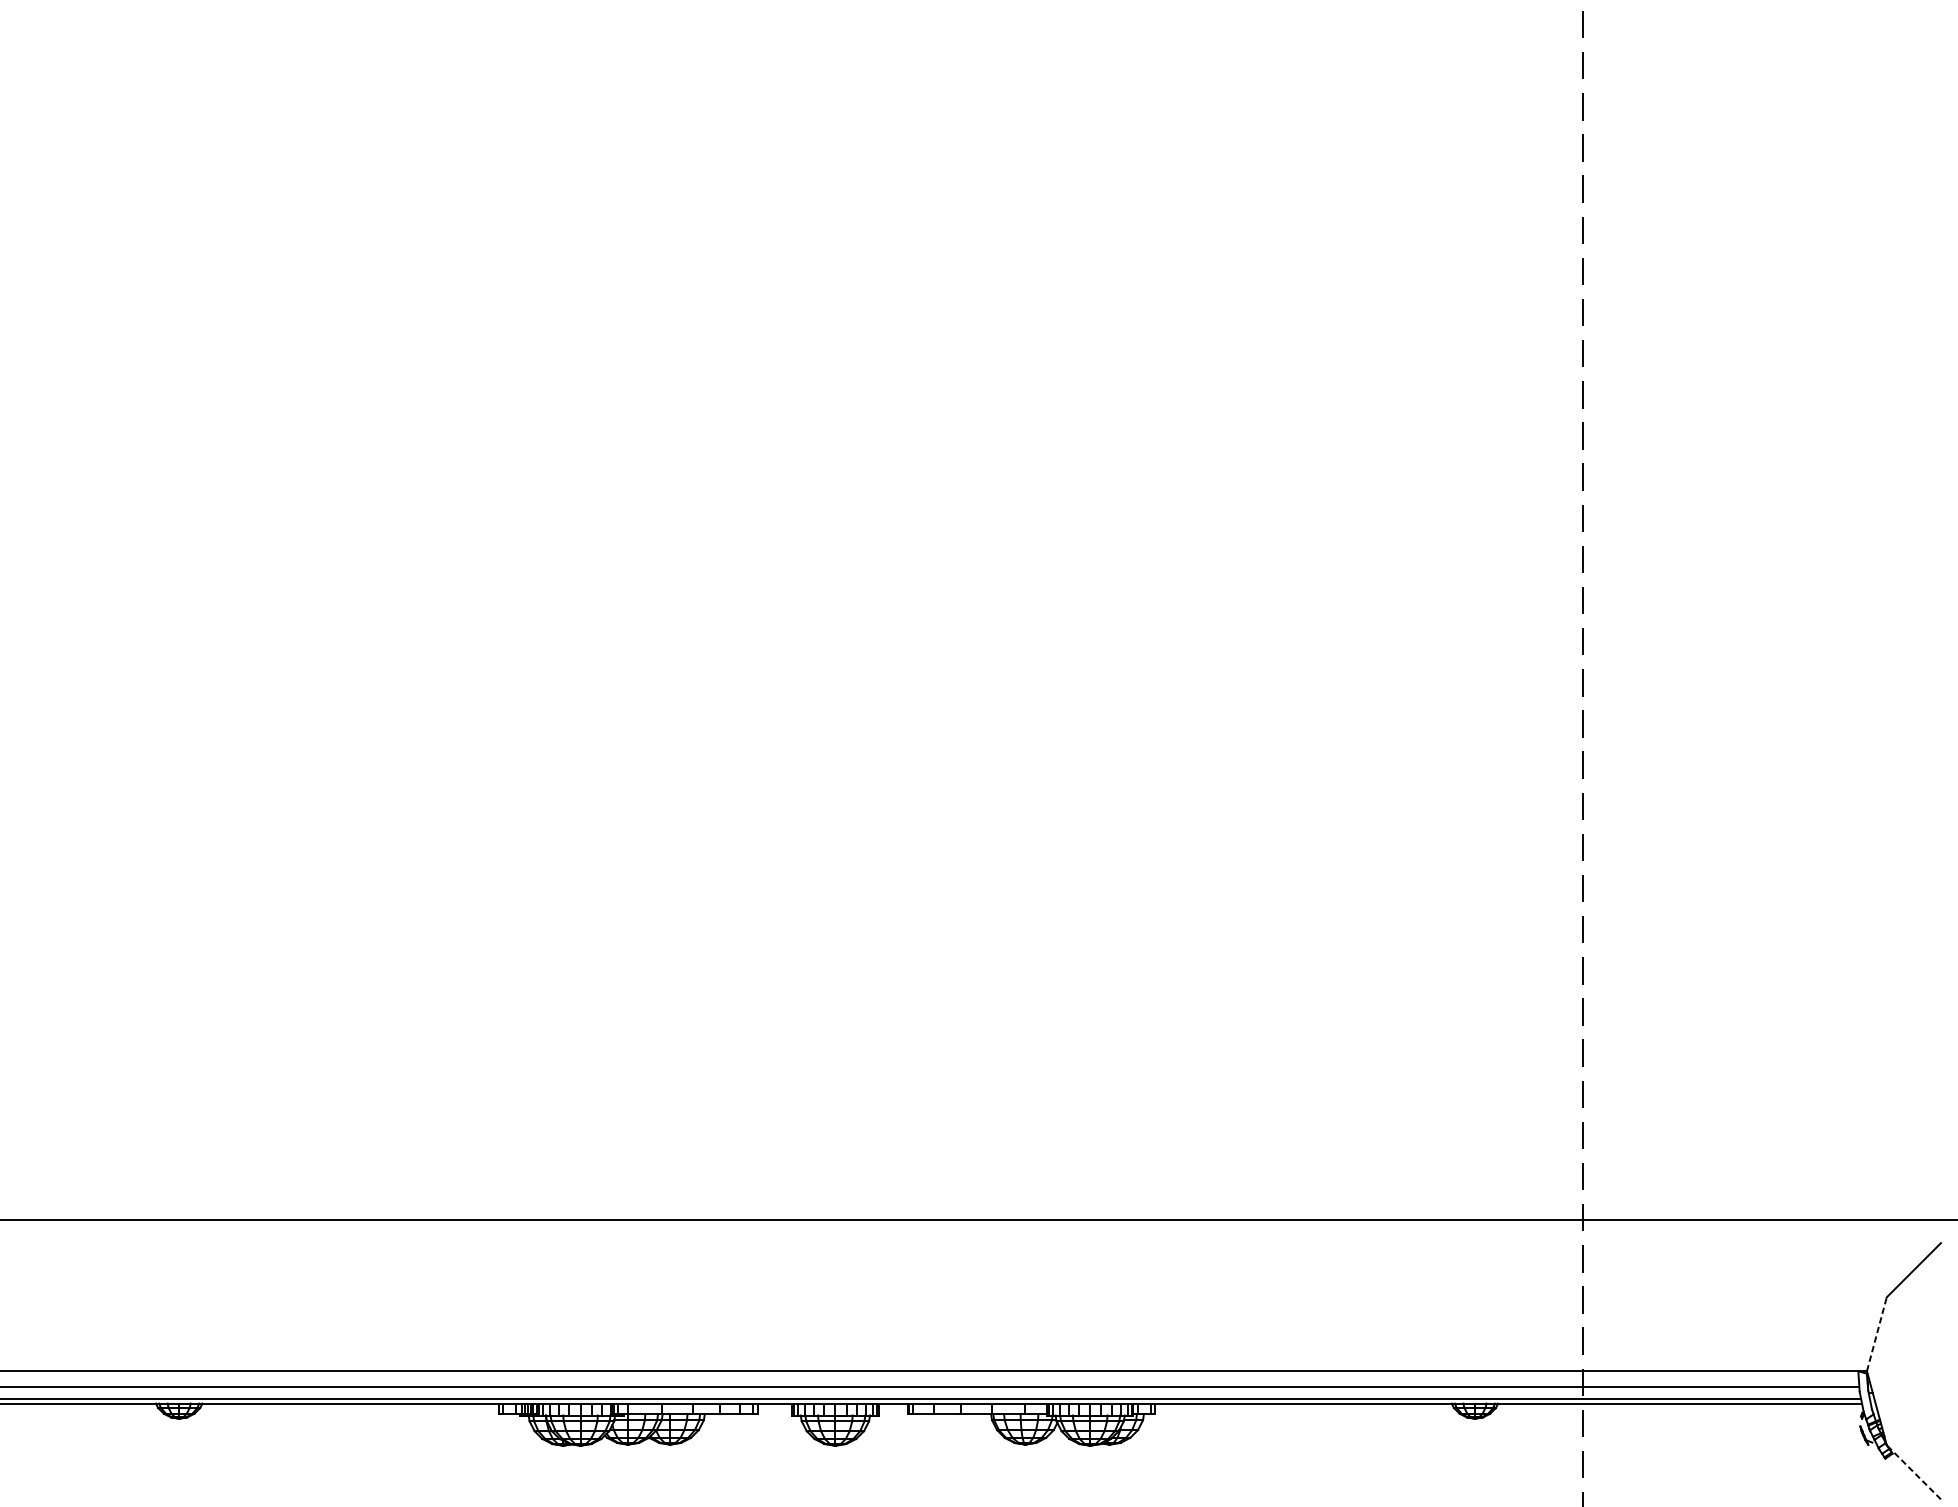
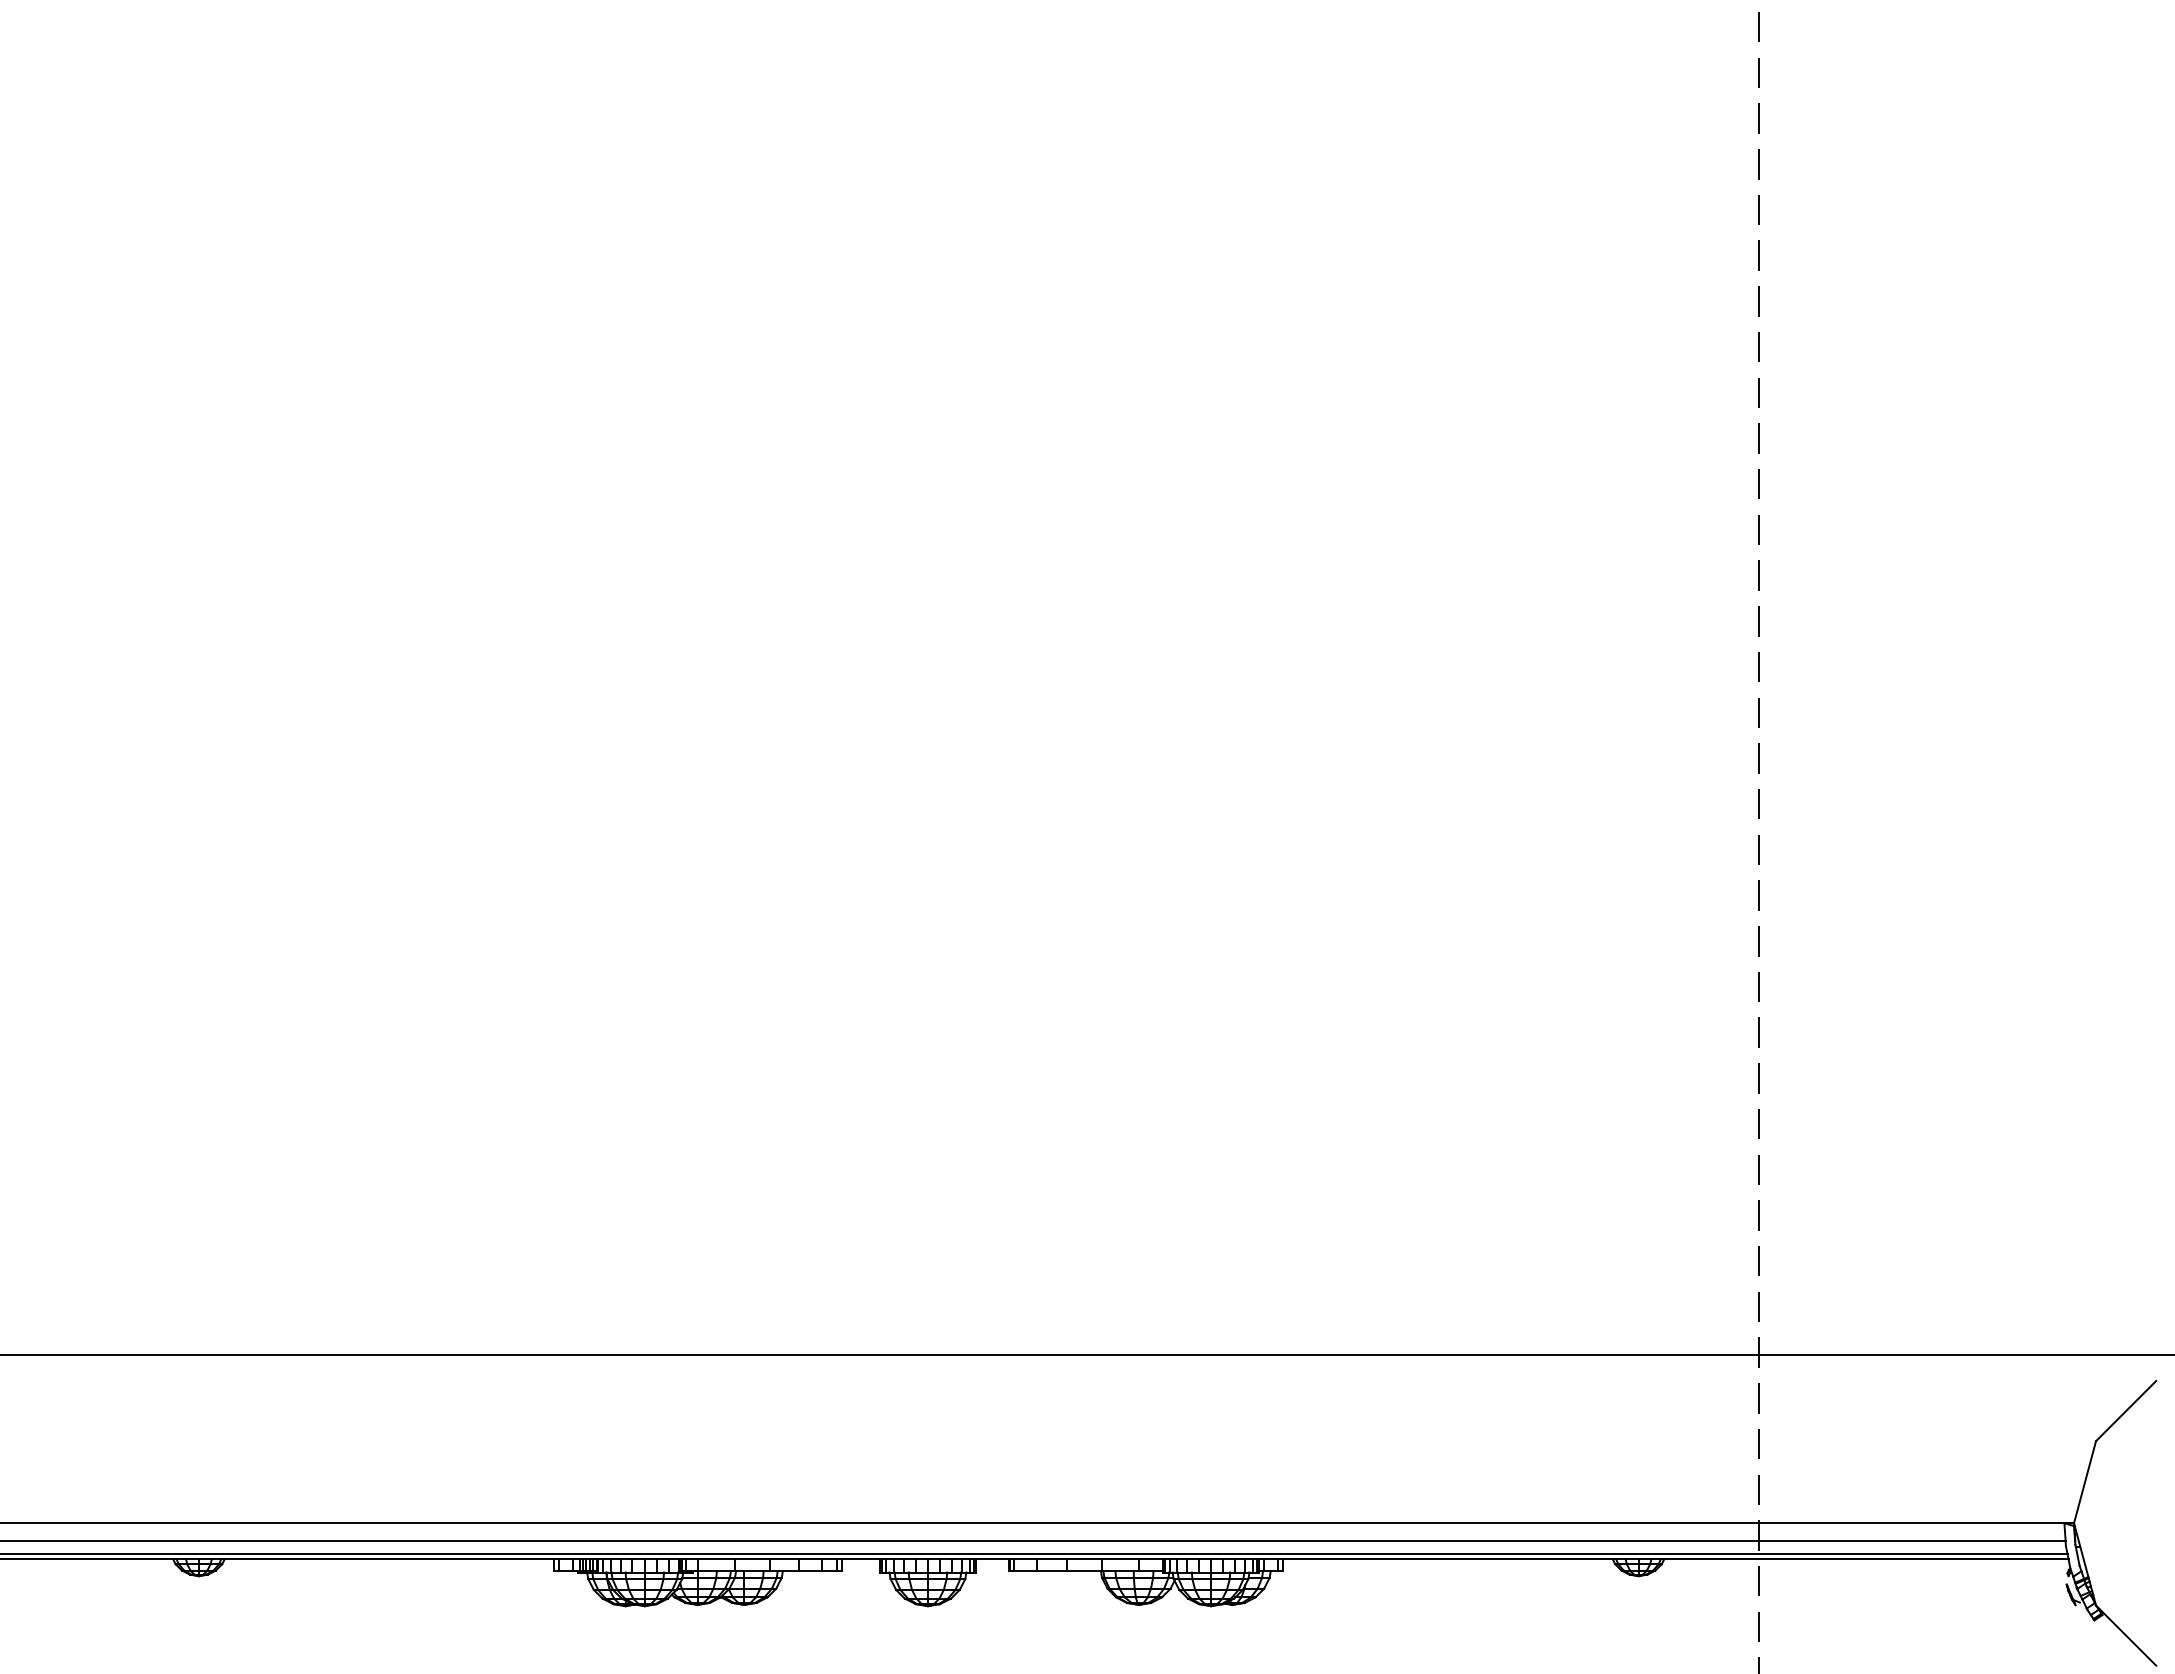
line: (1877, 1334) -> (2085, 1482), dashed -> solid
line: (1914, 1472) -> (2126, 1635), dashed -> solid

